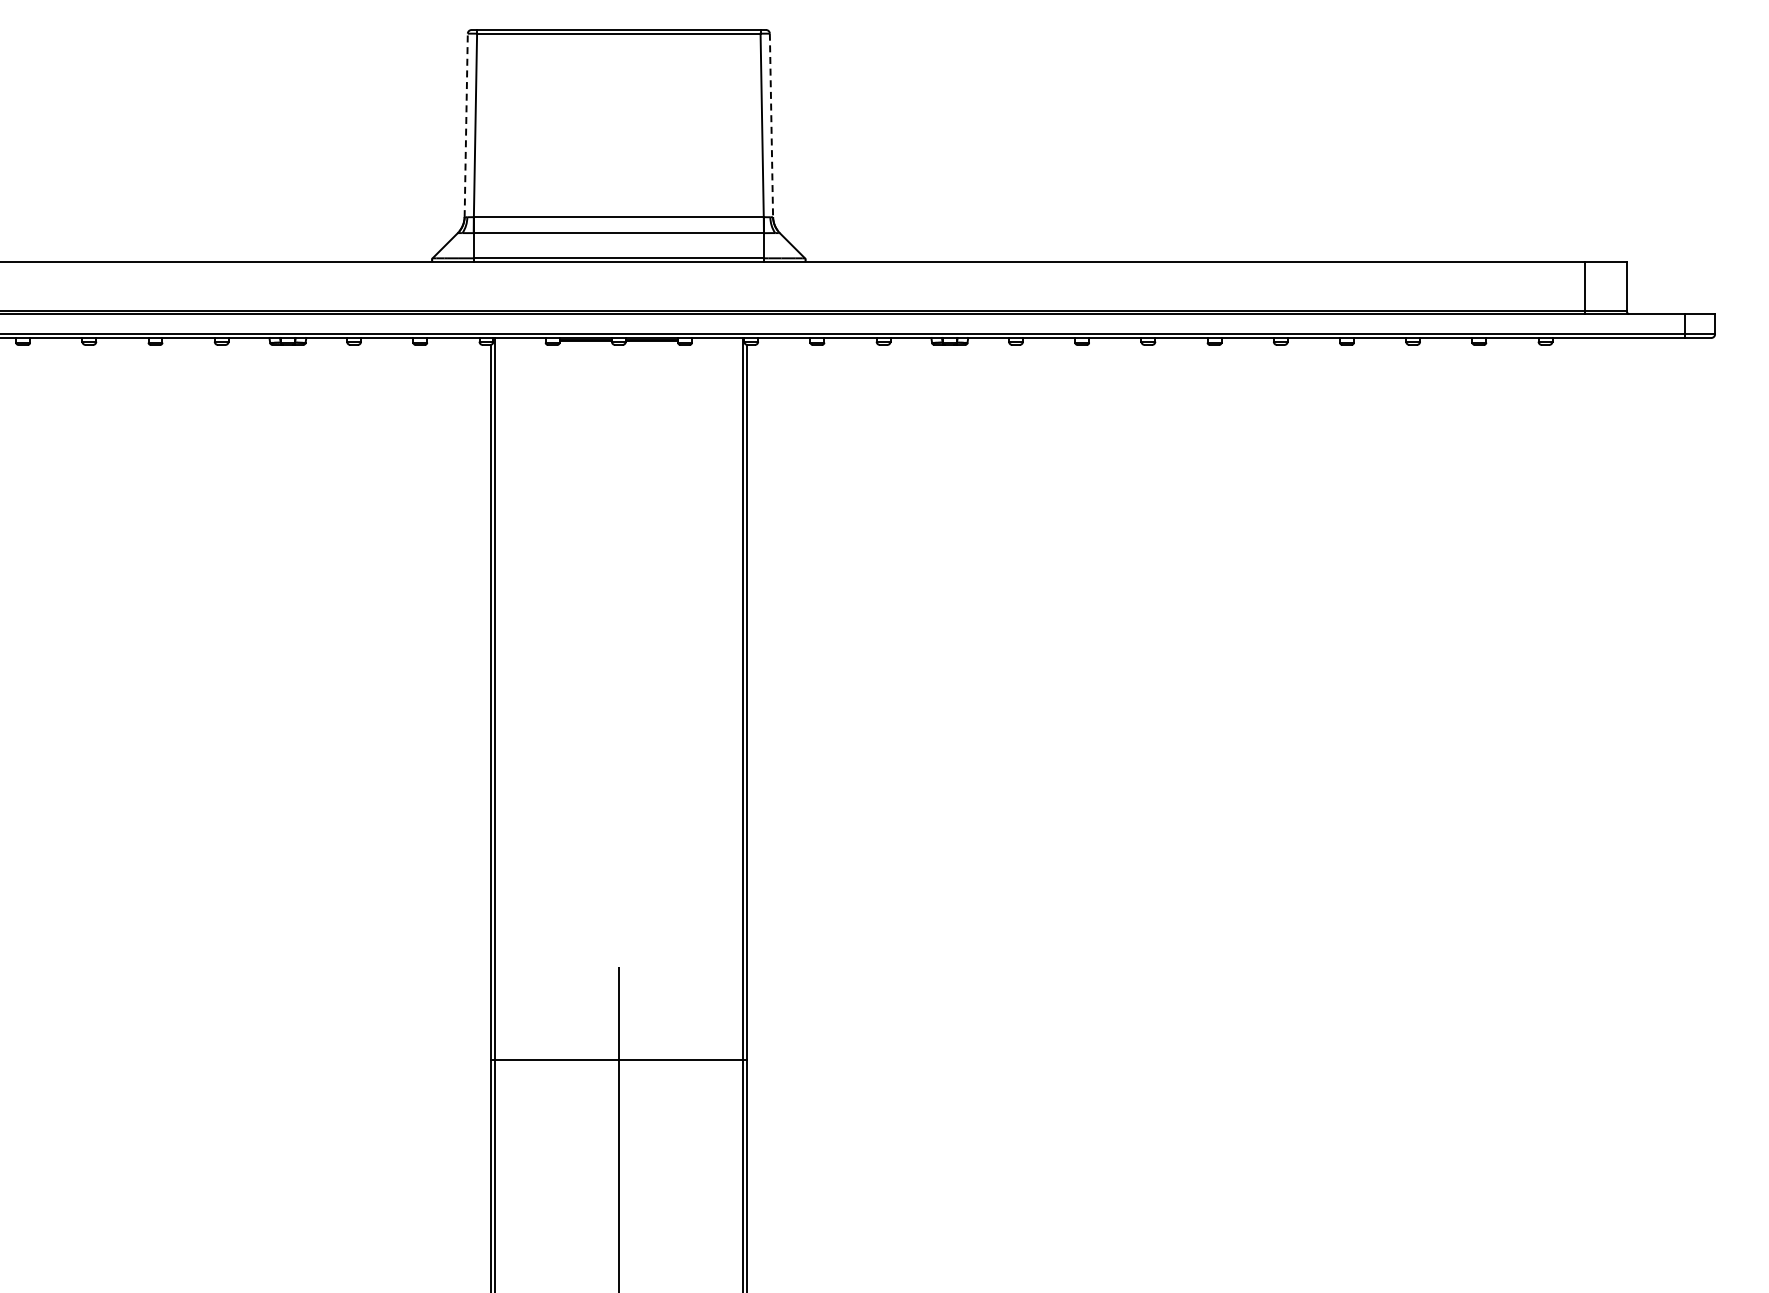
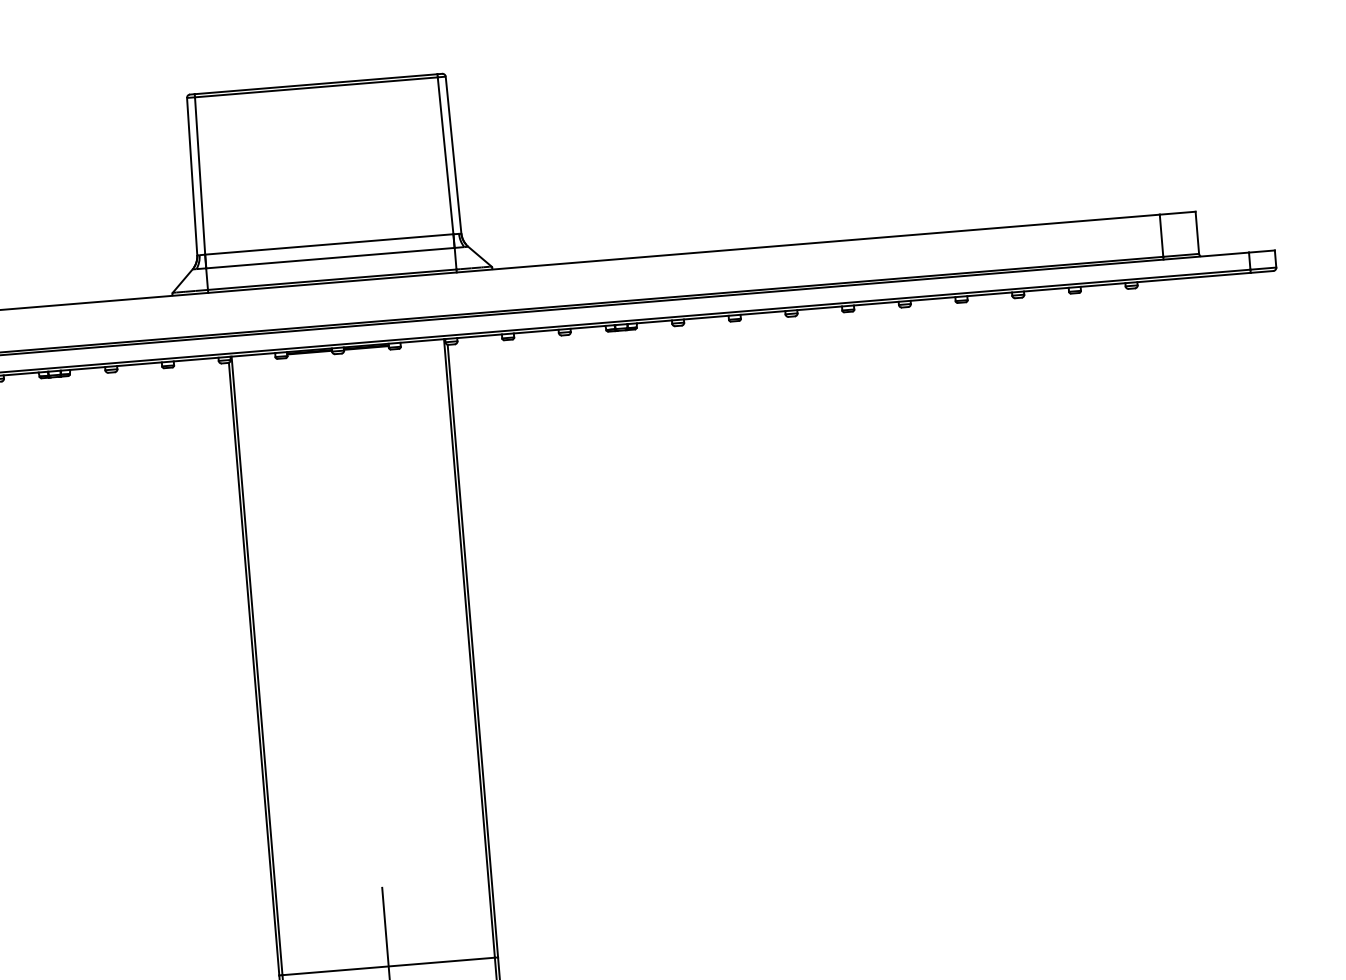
line: (466, 125) -> (192, 176), dashed -> solid
line: (771, 125) -> (453, 155), dashed -> solid

